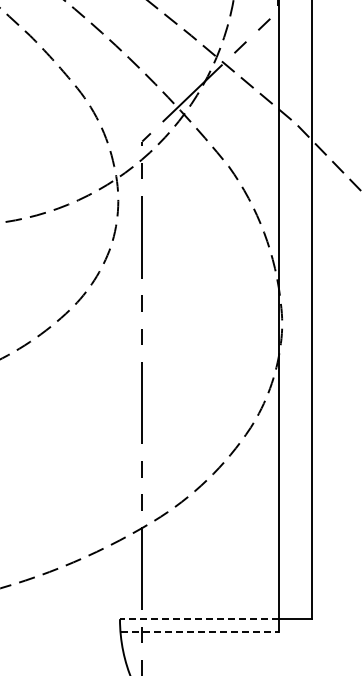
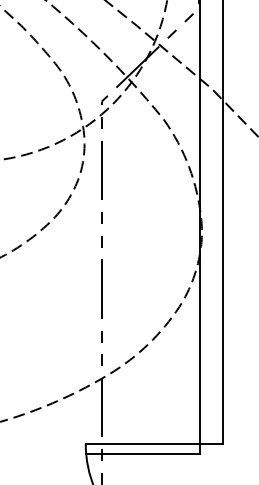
line: (198, 619) -> (142, 444), dashed -> solid
line: (200, 632) -> (143, 453), dashed -> solid

